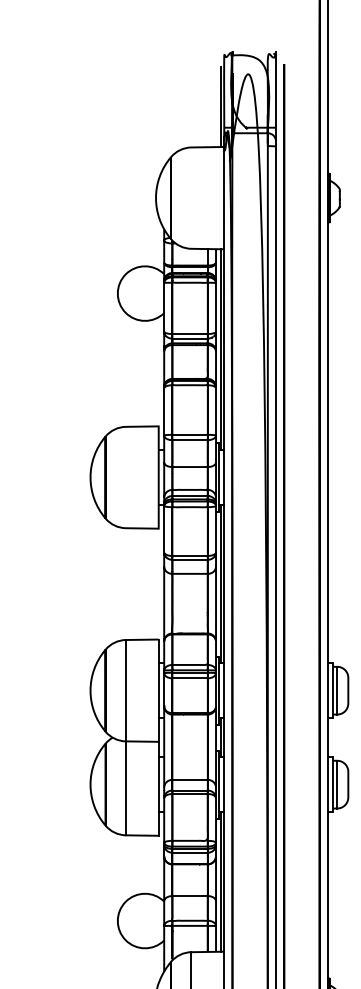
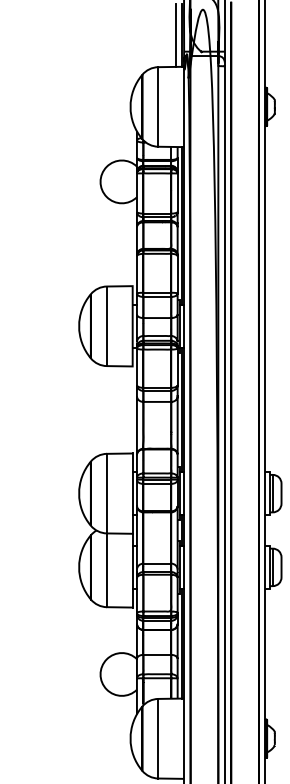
line: (213, 107) -> (175, 35), added
line: (191, 197) -> (158, 106), added
line: (125, 477) -> (106, 326), added

